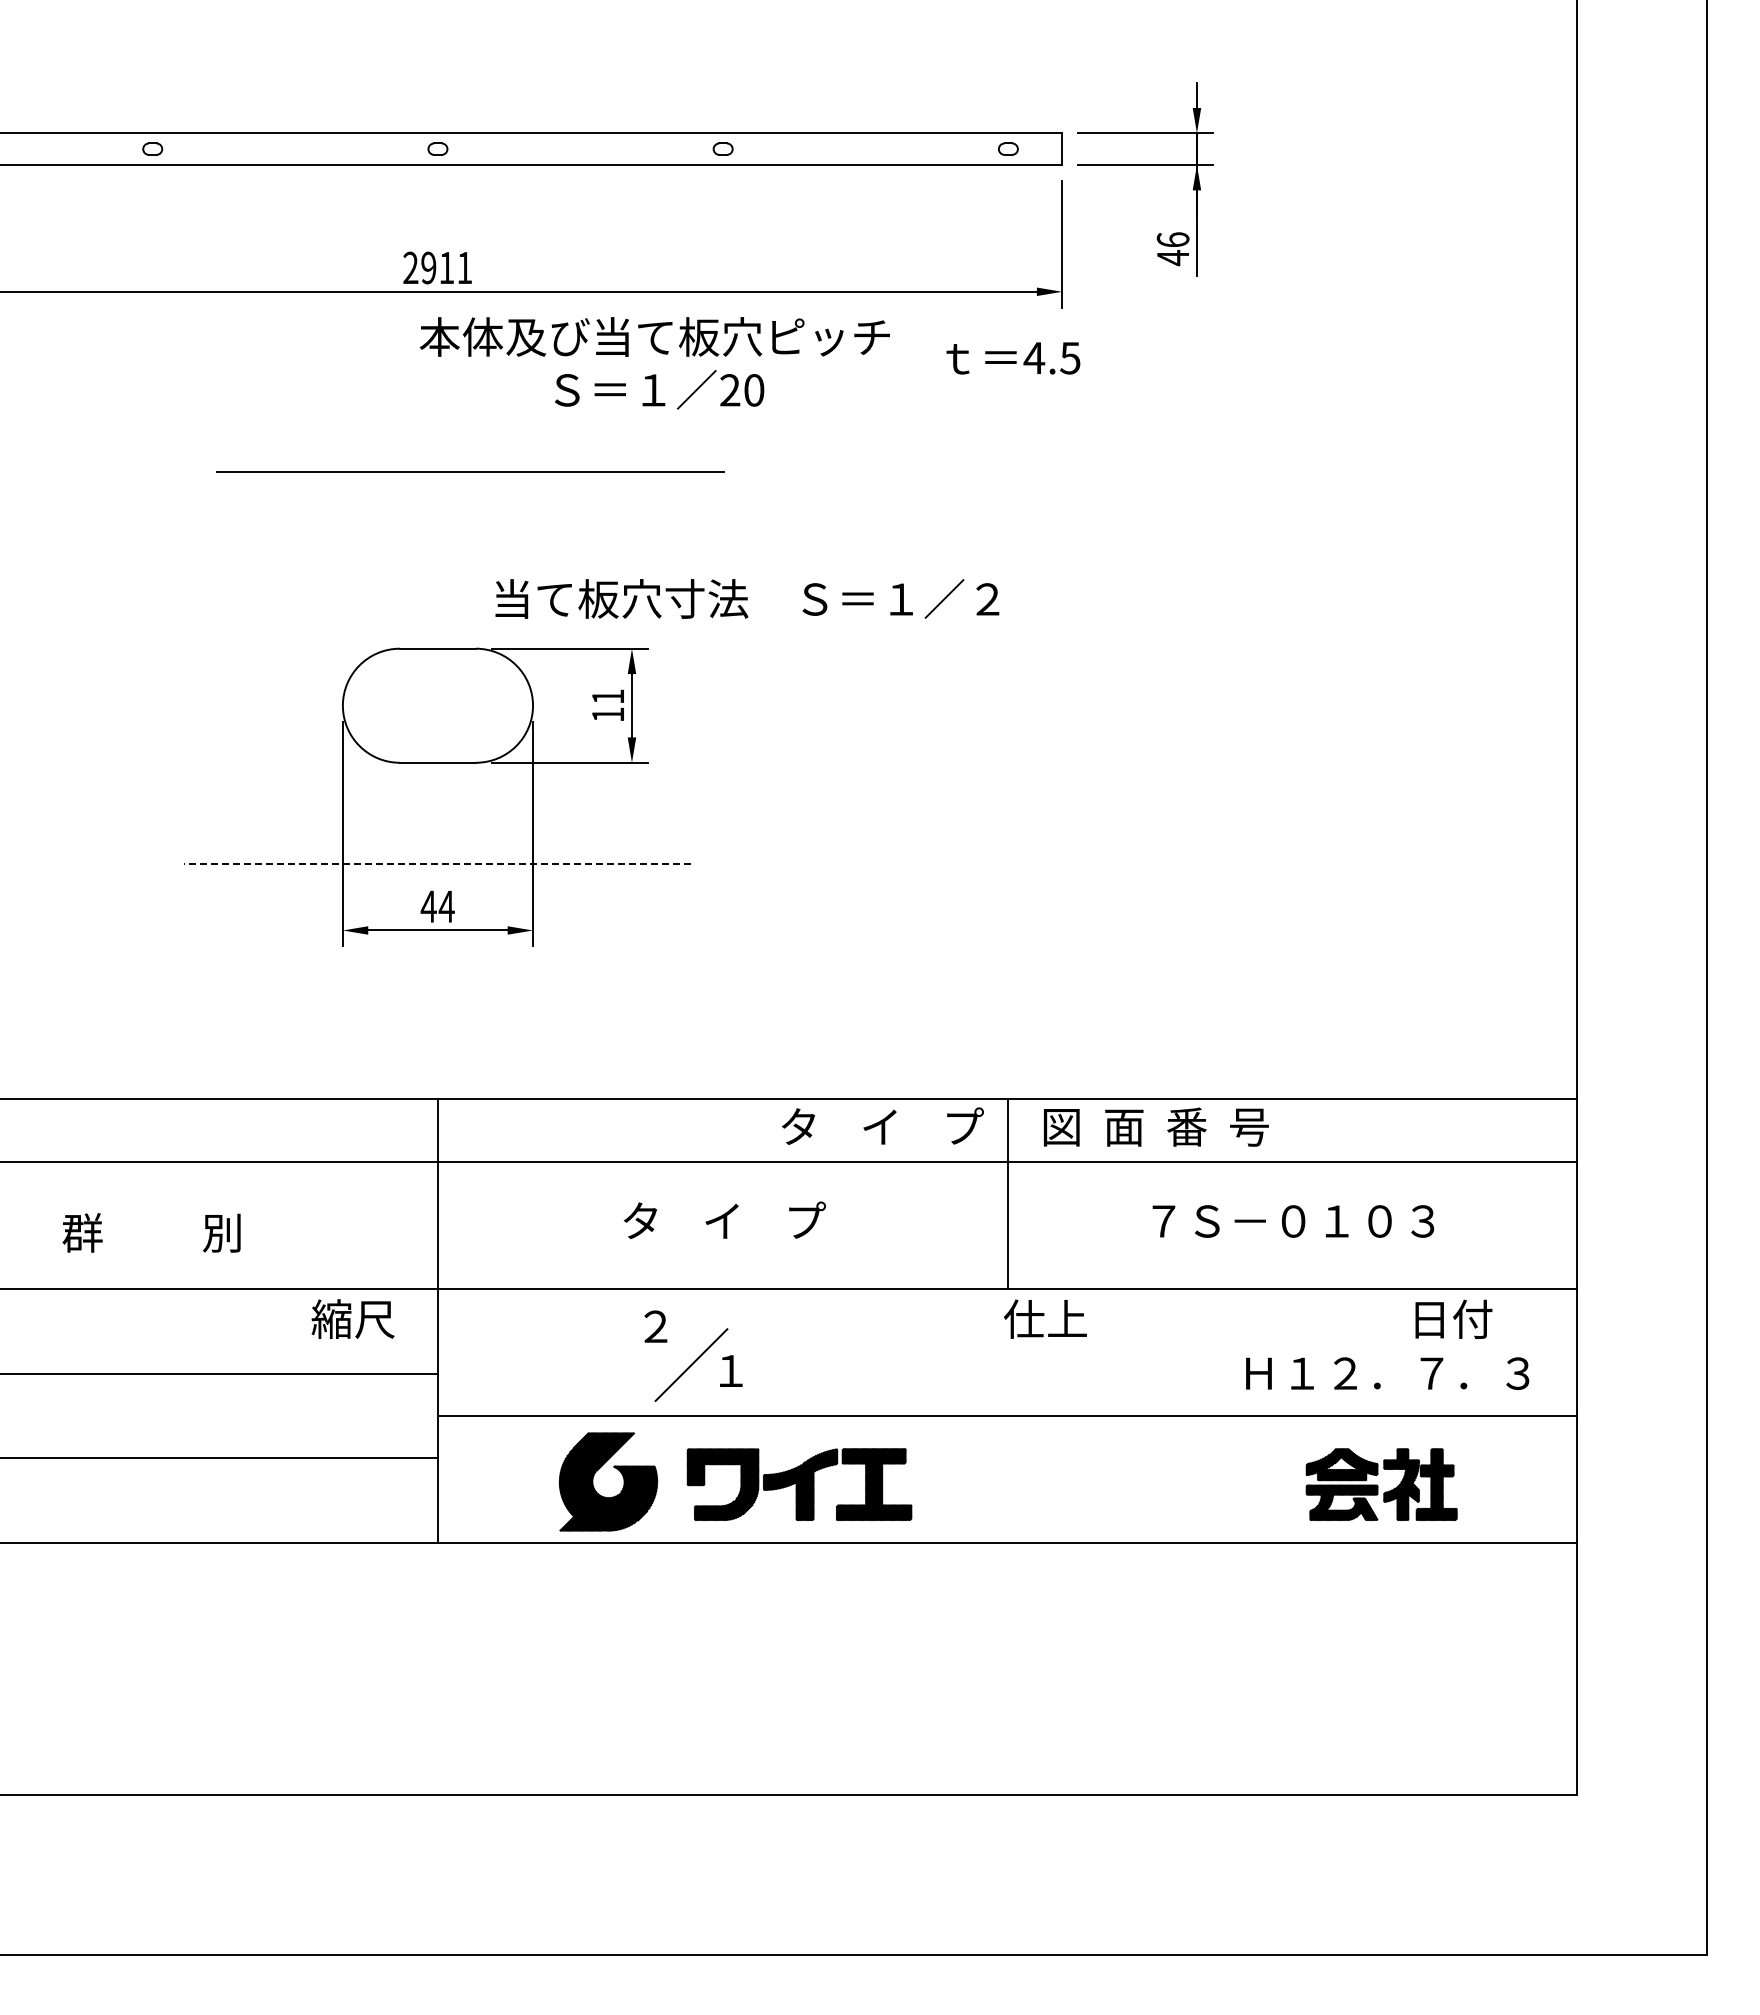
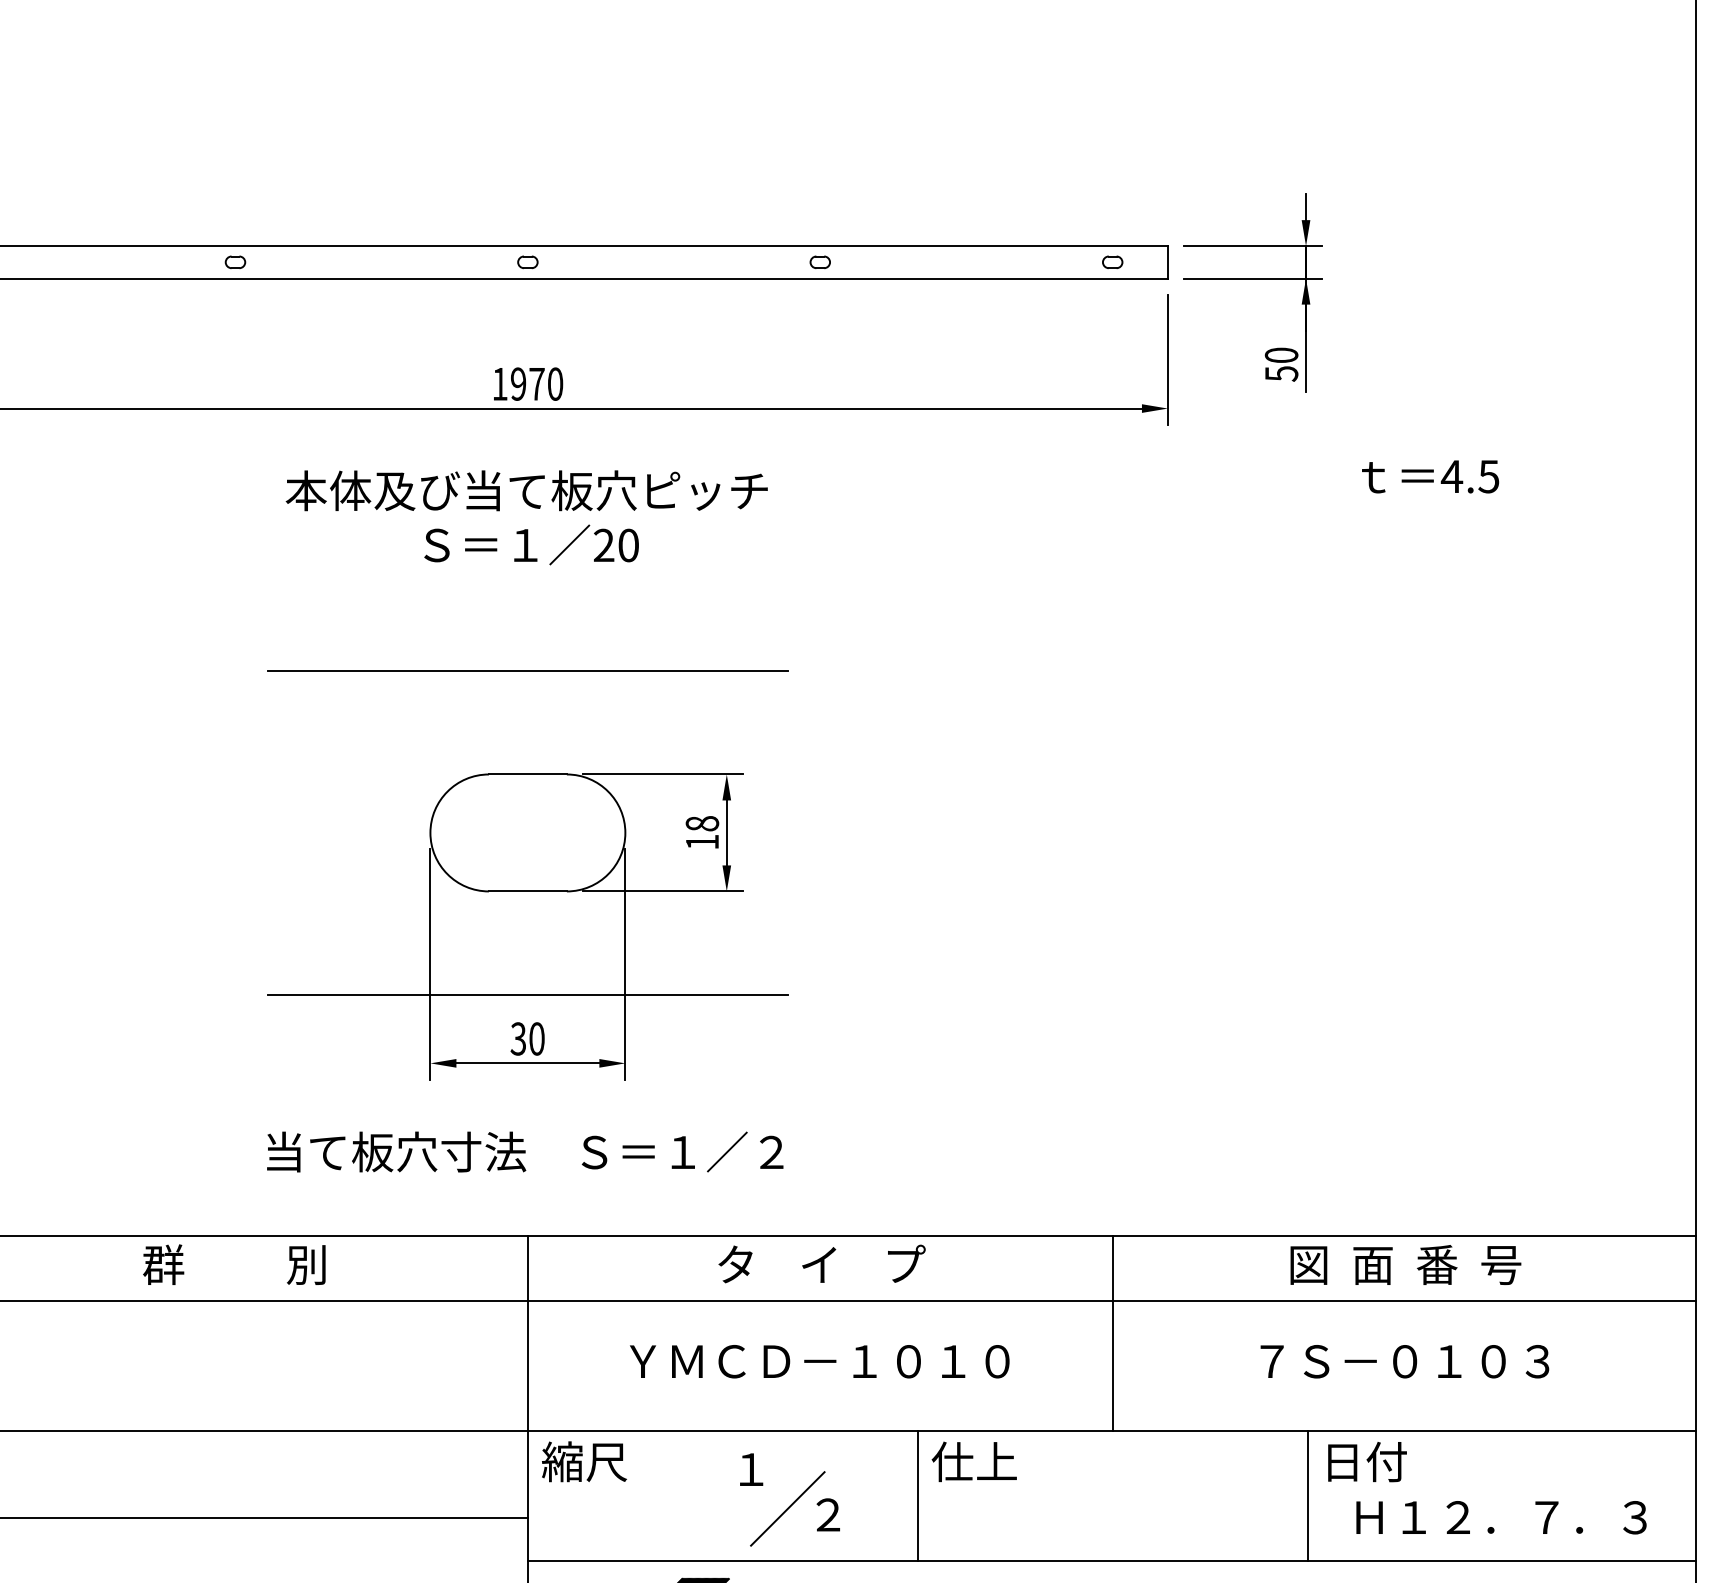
text: (1172, 249) -> (1280, 365), 46 -> 50
text: (437, 267) -> (527, 383), 2911 -> 1970
text: (1013, 358) -> (1430, 476), moved
text: (654, 363) -> (526, 517), moved
line: (470, 471) -> (527, 669), moved
text: (747, 598) -> (525, 1151), moved
text: (608, 696) -> (702, 823), 11 -> 18
line: (437, 864) -> (527, 995), dashed -> solid
text: (437, 906) -> (527, 1038), 44 -> 30
text: (882, 1125) -> (821, 1263), moved
text: (1156, 1126) -> (1406, 1264), moved
text: (722, 1220) -> (819, 1360), タ    イ    プ -> ＹＭＣＤ－１０１０
text: (151, 1232) -> (234, 1264), moved
text: (352, 1318) -> (583, 1461), moved
text: (1045, 1318) -> (974, 1461), moved
text: (1453, 1318) -> (1367, 1461), moved
text: (655, 1326) -> (750, 1469), ２ -> １
line: (818, 1352) -> (918, 1496), added
line: (1198, 1352) -> (1307, 1496), added
text: (730, 1370) -> (827, 1514), １ -> ２

